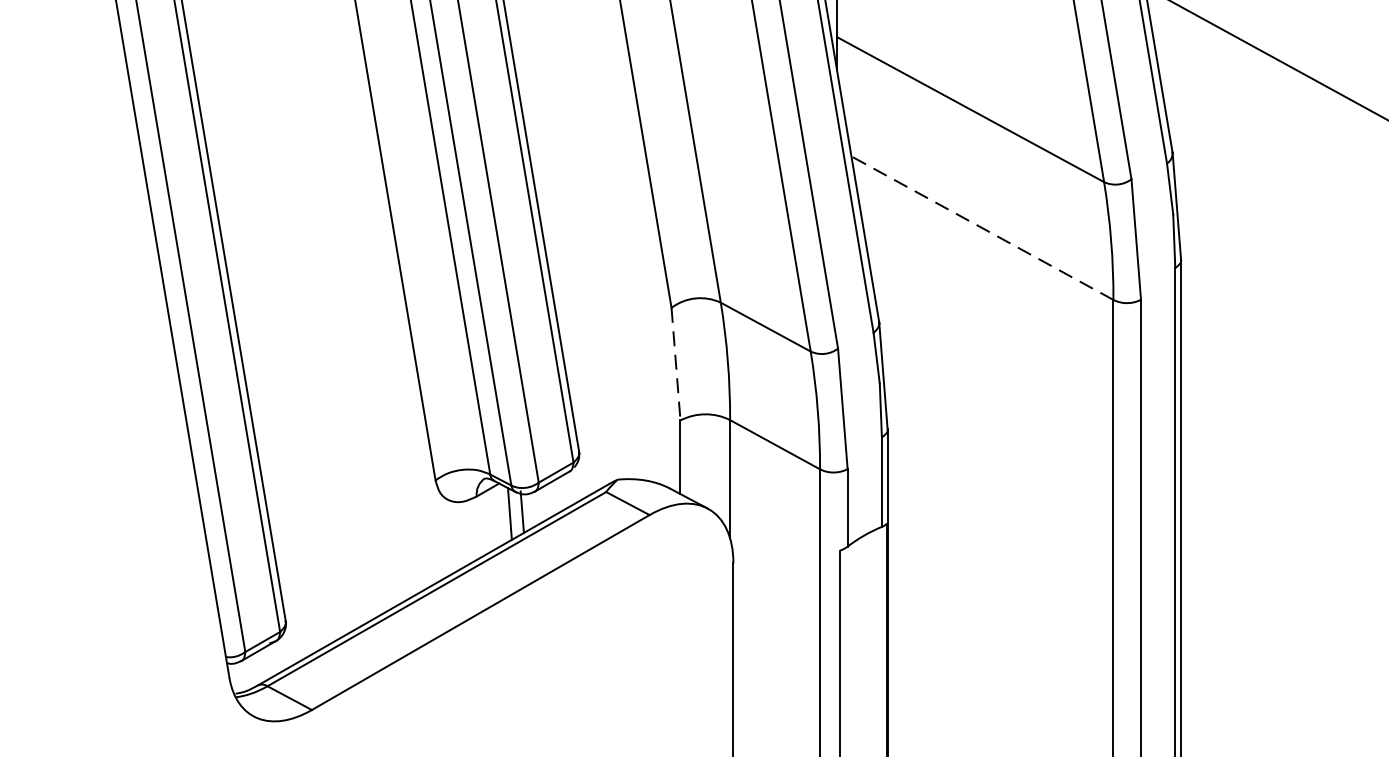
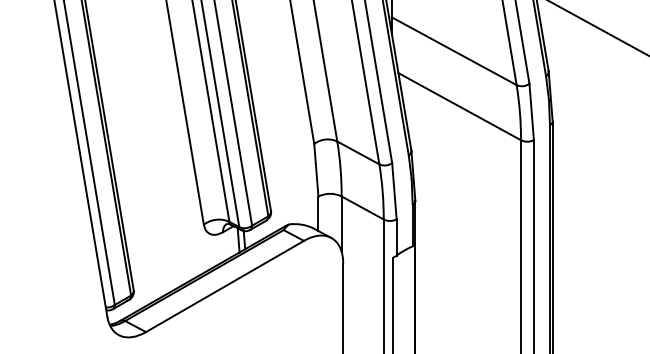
line: (981, 227) -> (459, 106), dashed -> solid
line: (676, 364) -> (316, 170), dashed -> solid

